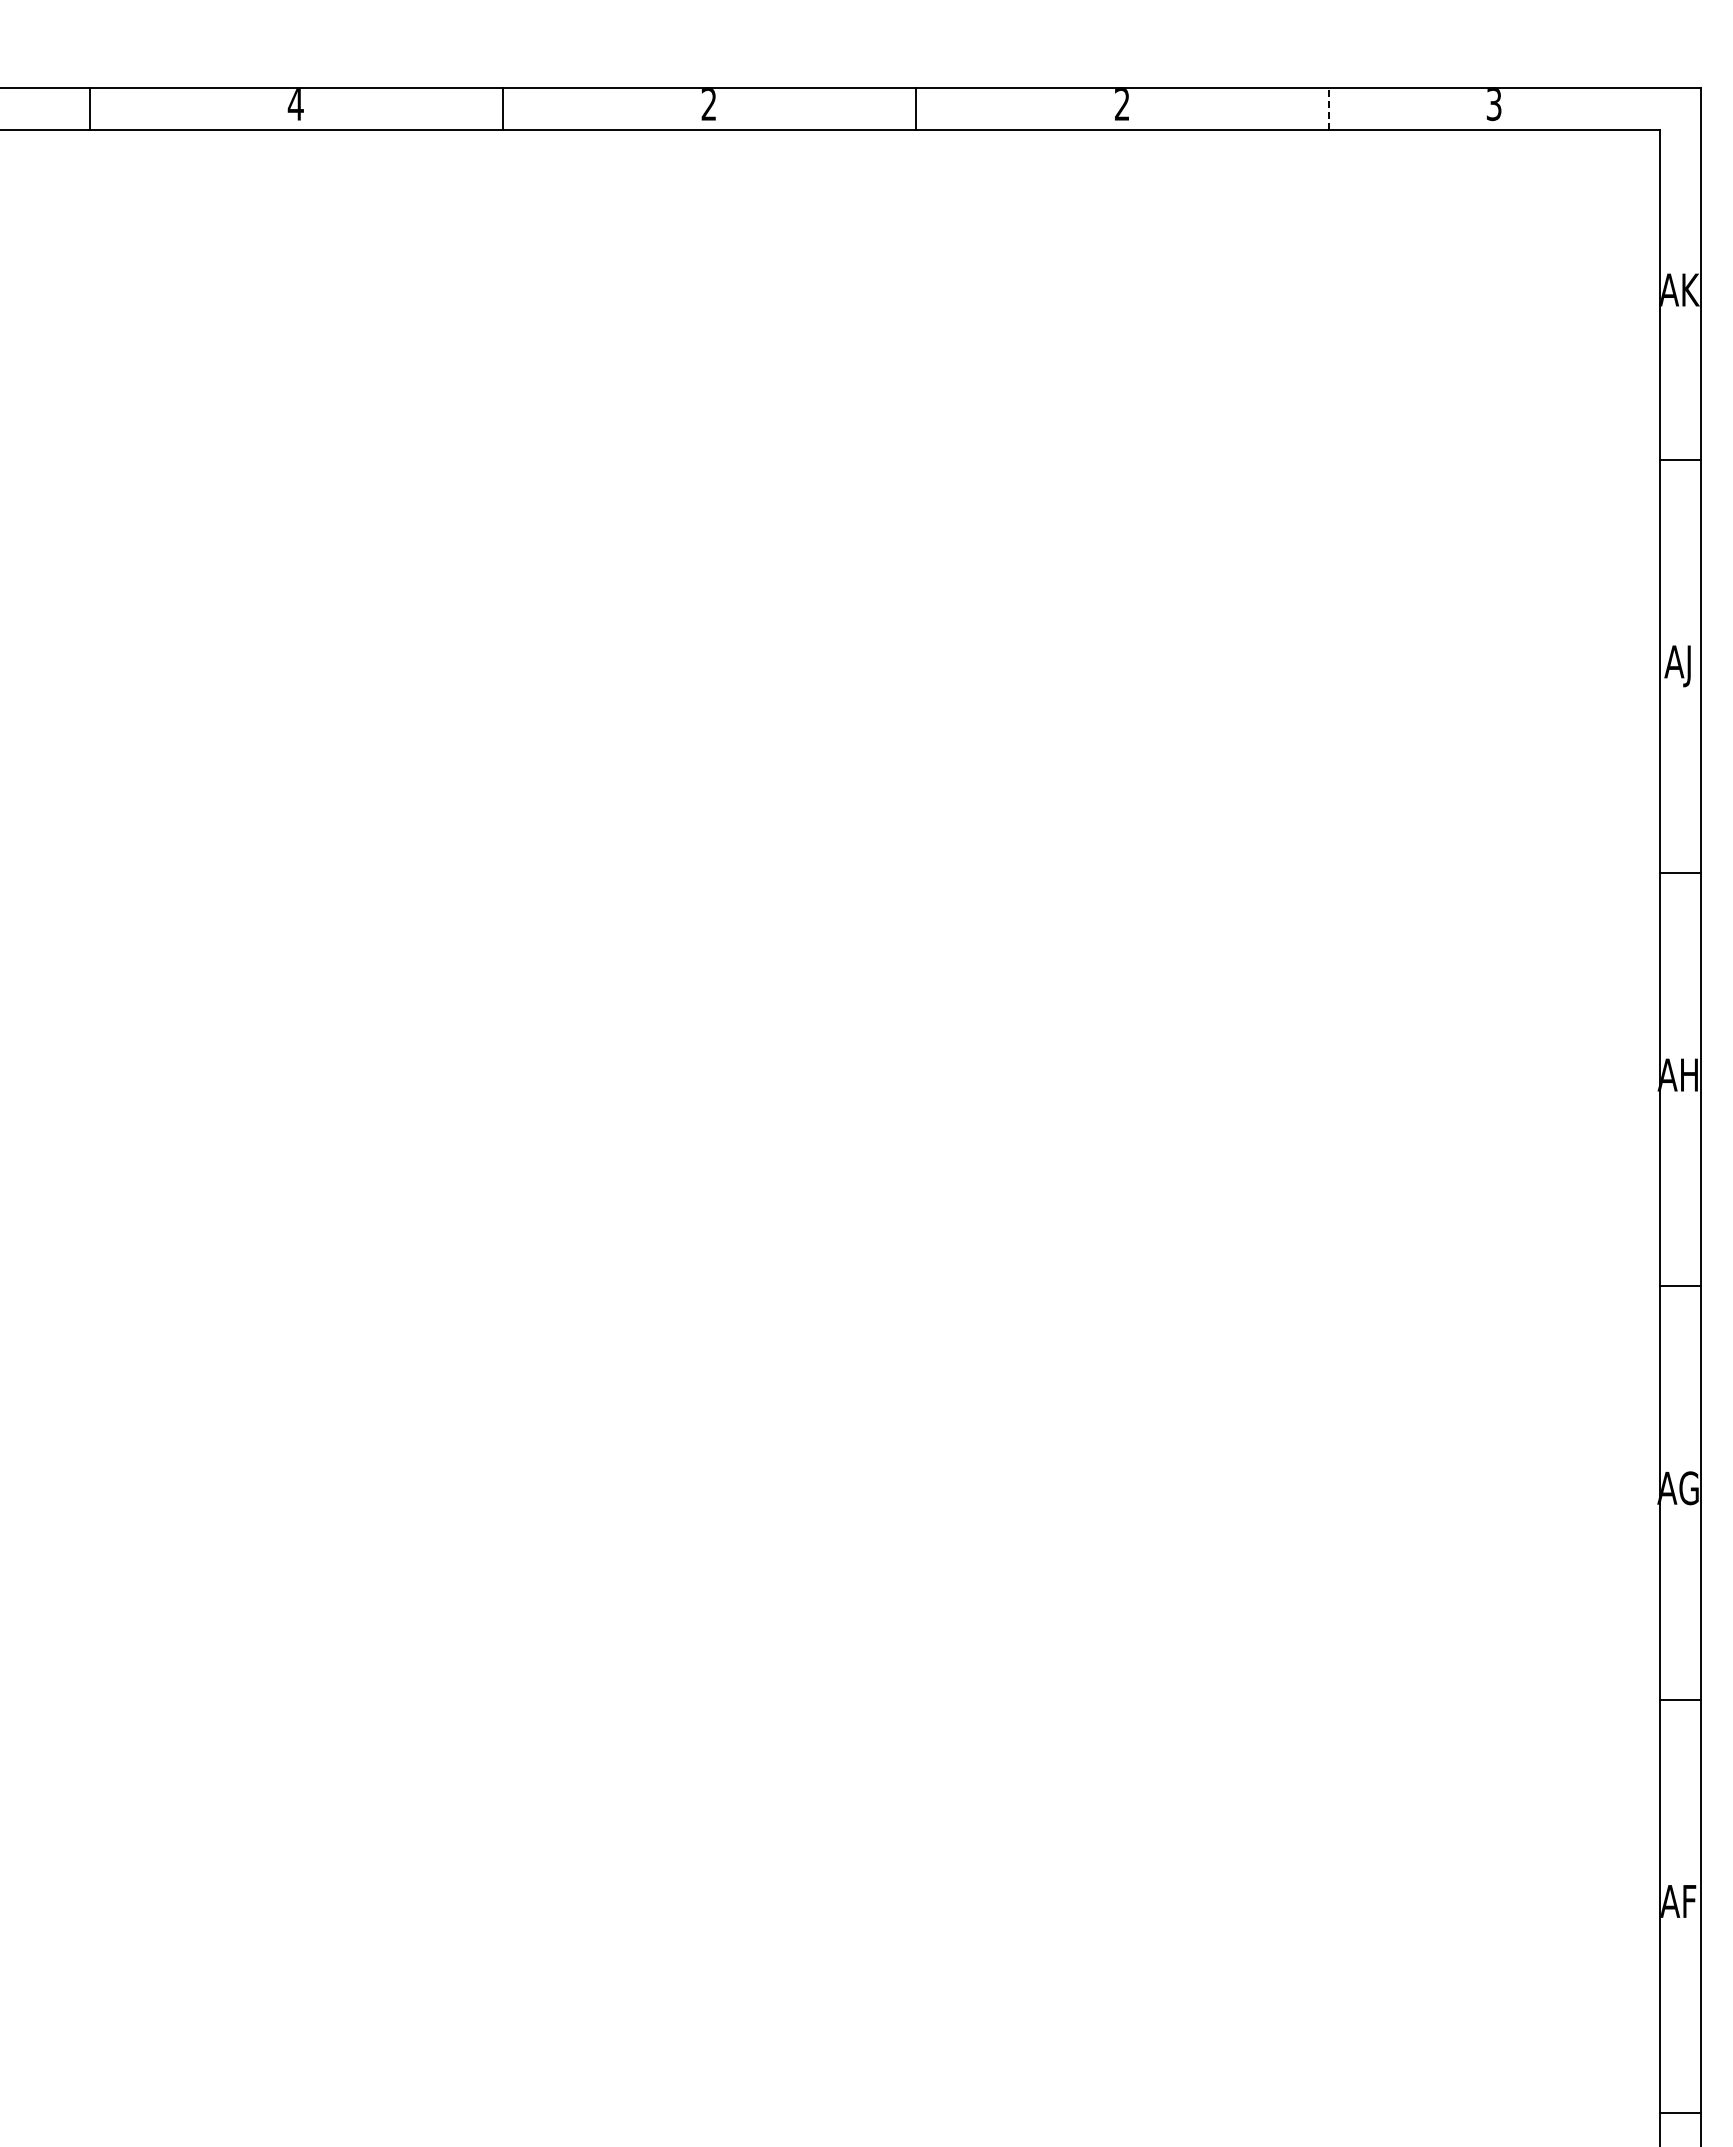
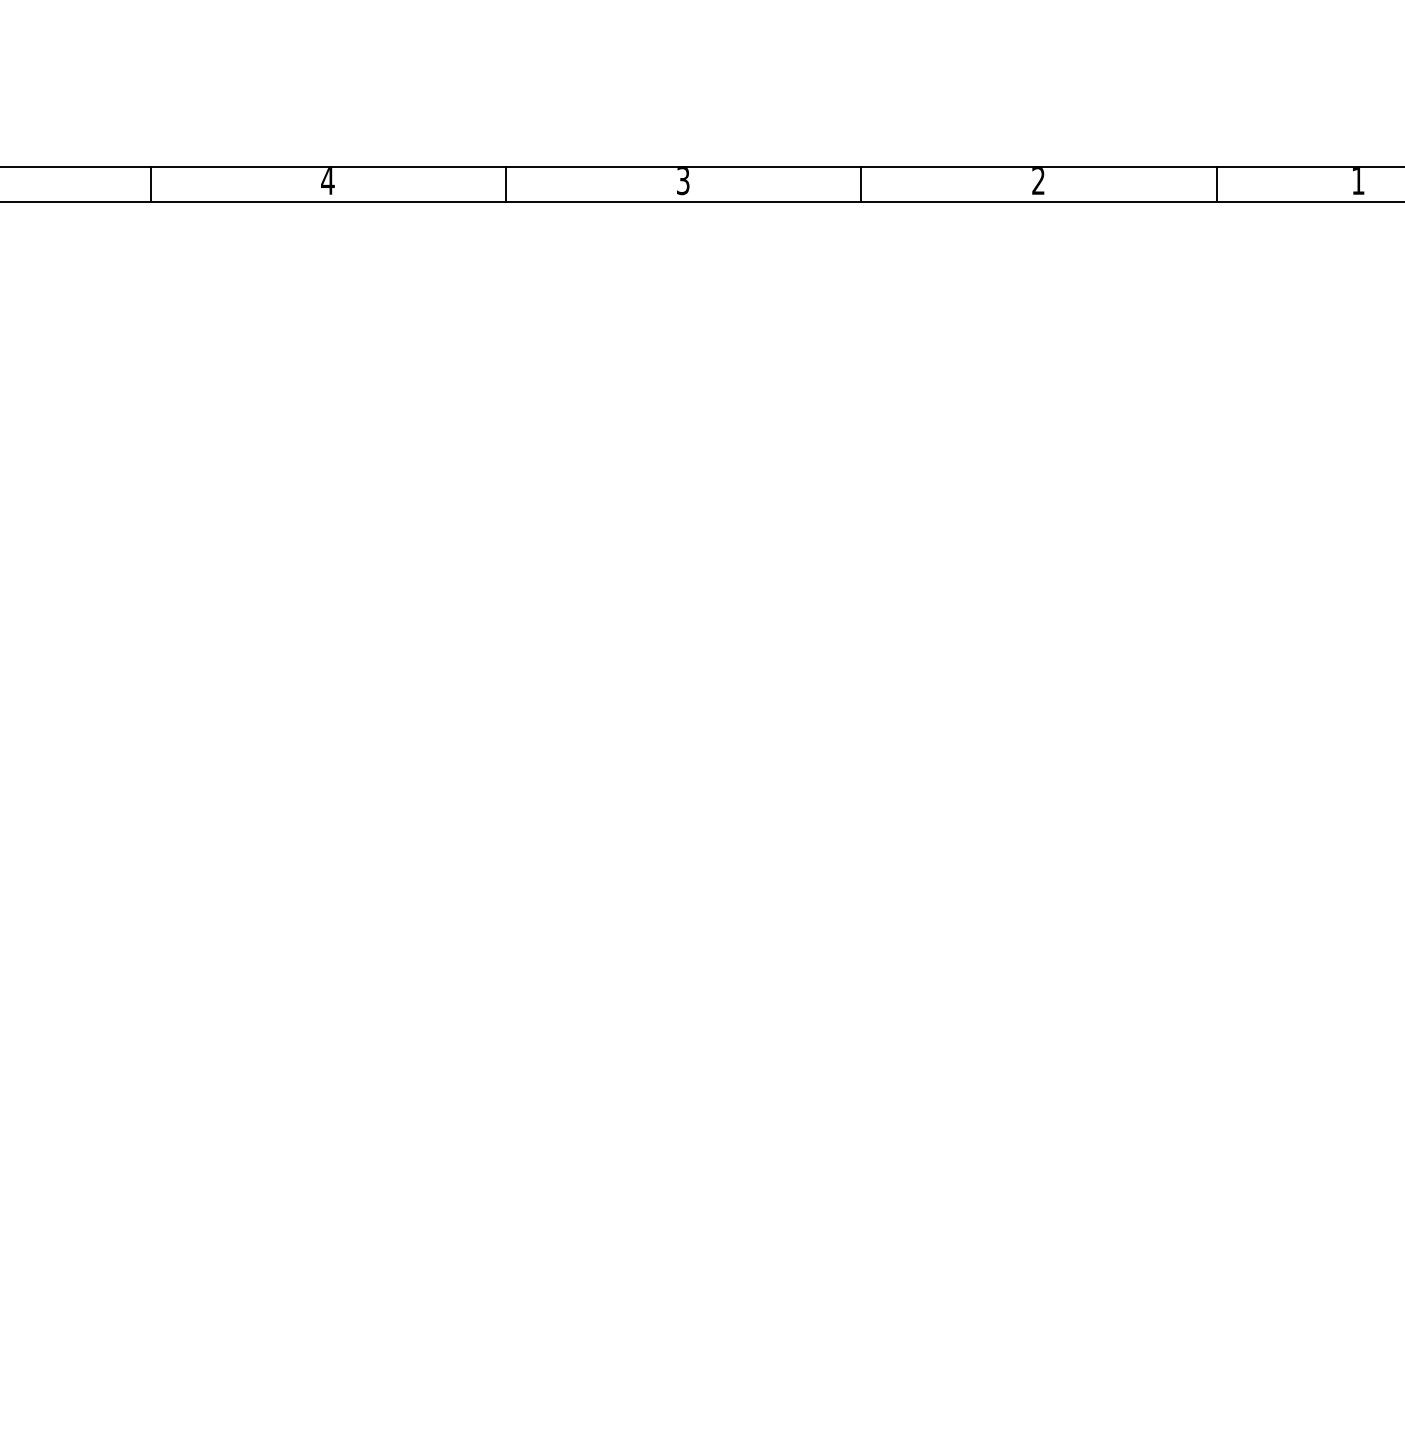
text: (708, 105) -> (682, 181), 2 -> 3
text: (1493, 105) -> (1357, 181), 3 -> 1
line: (1329, 108) -> (1216, 184), dashed -> solid

